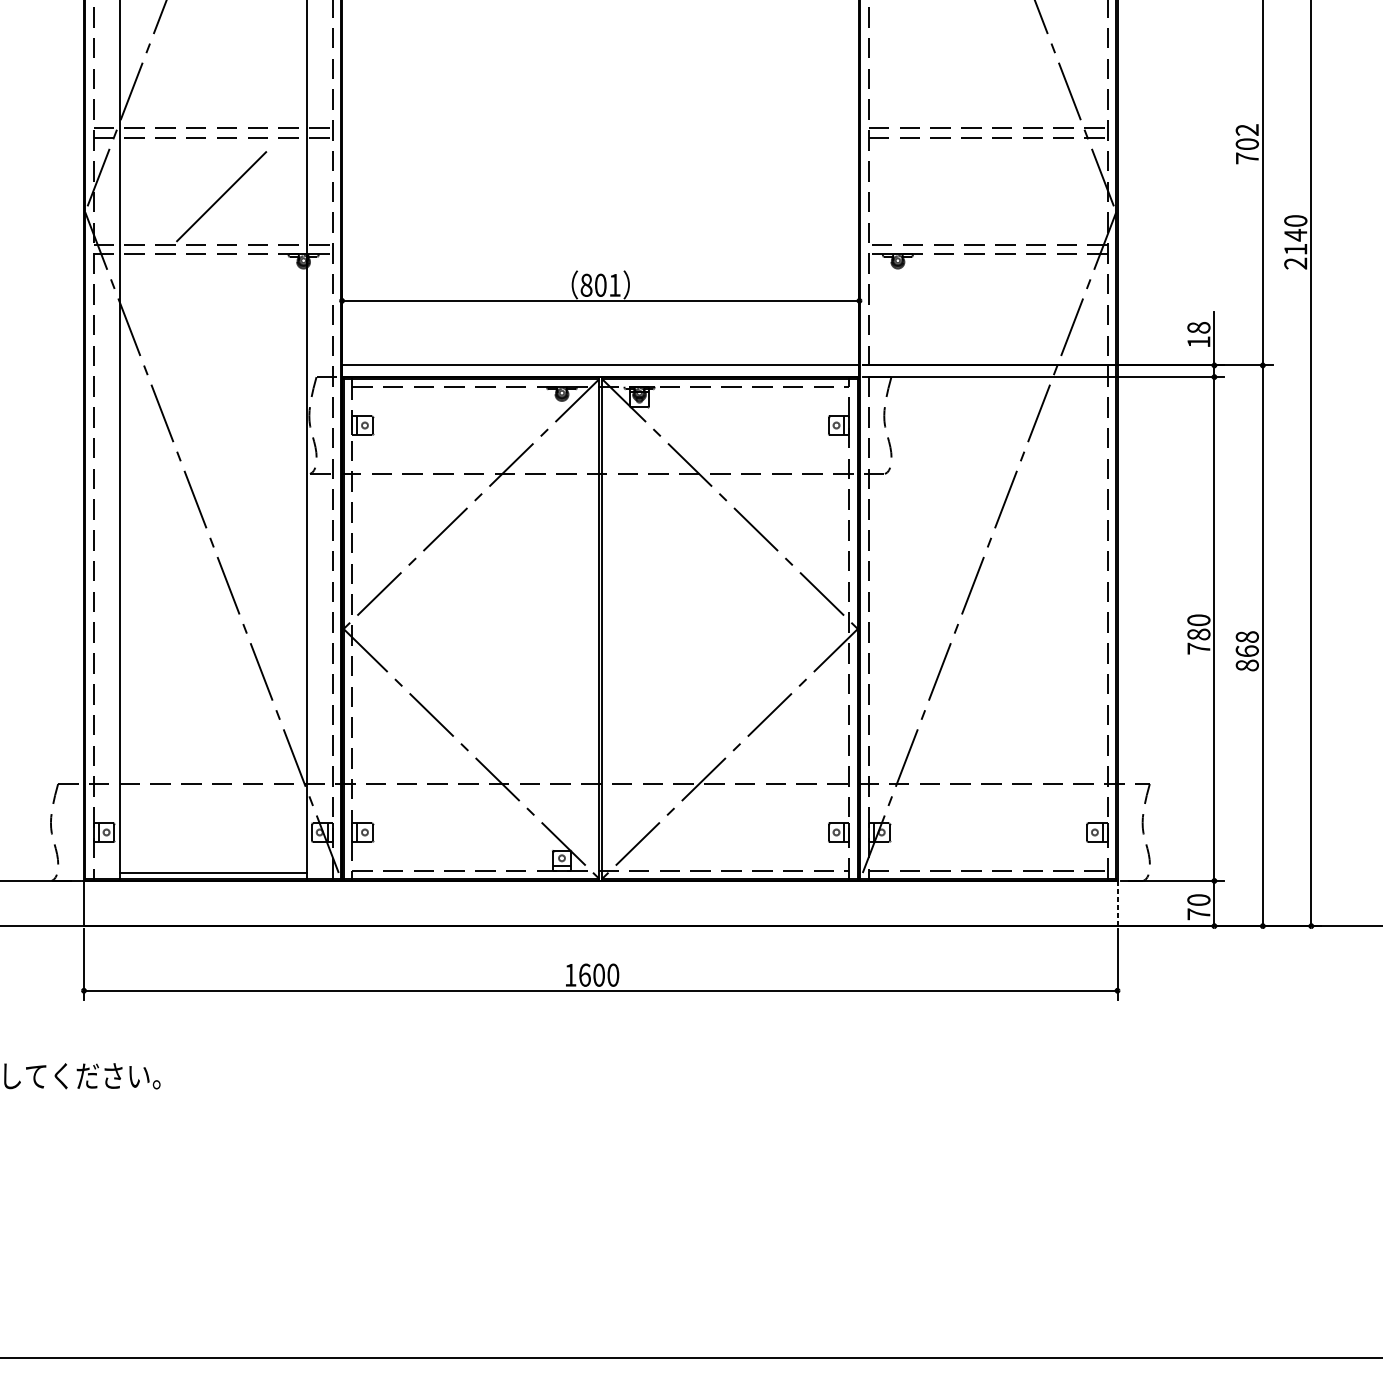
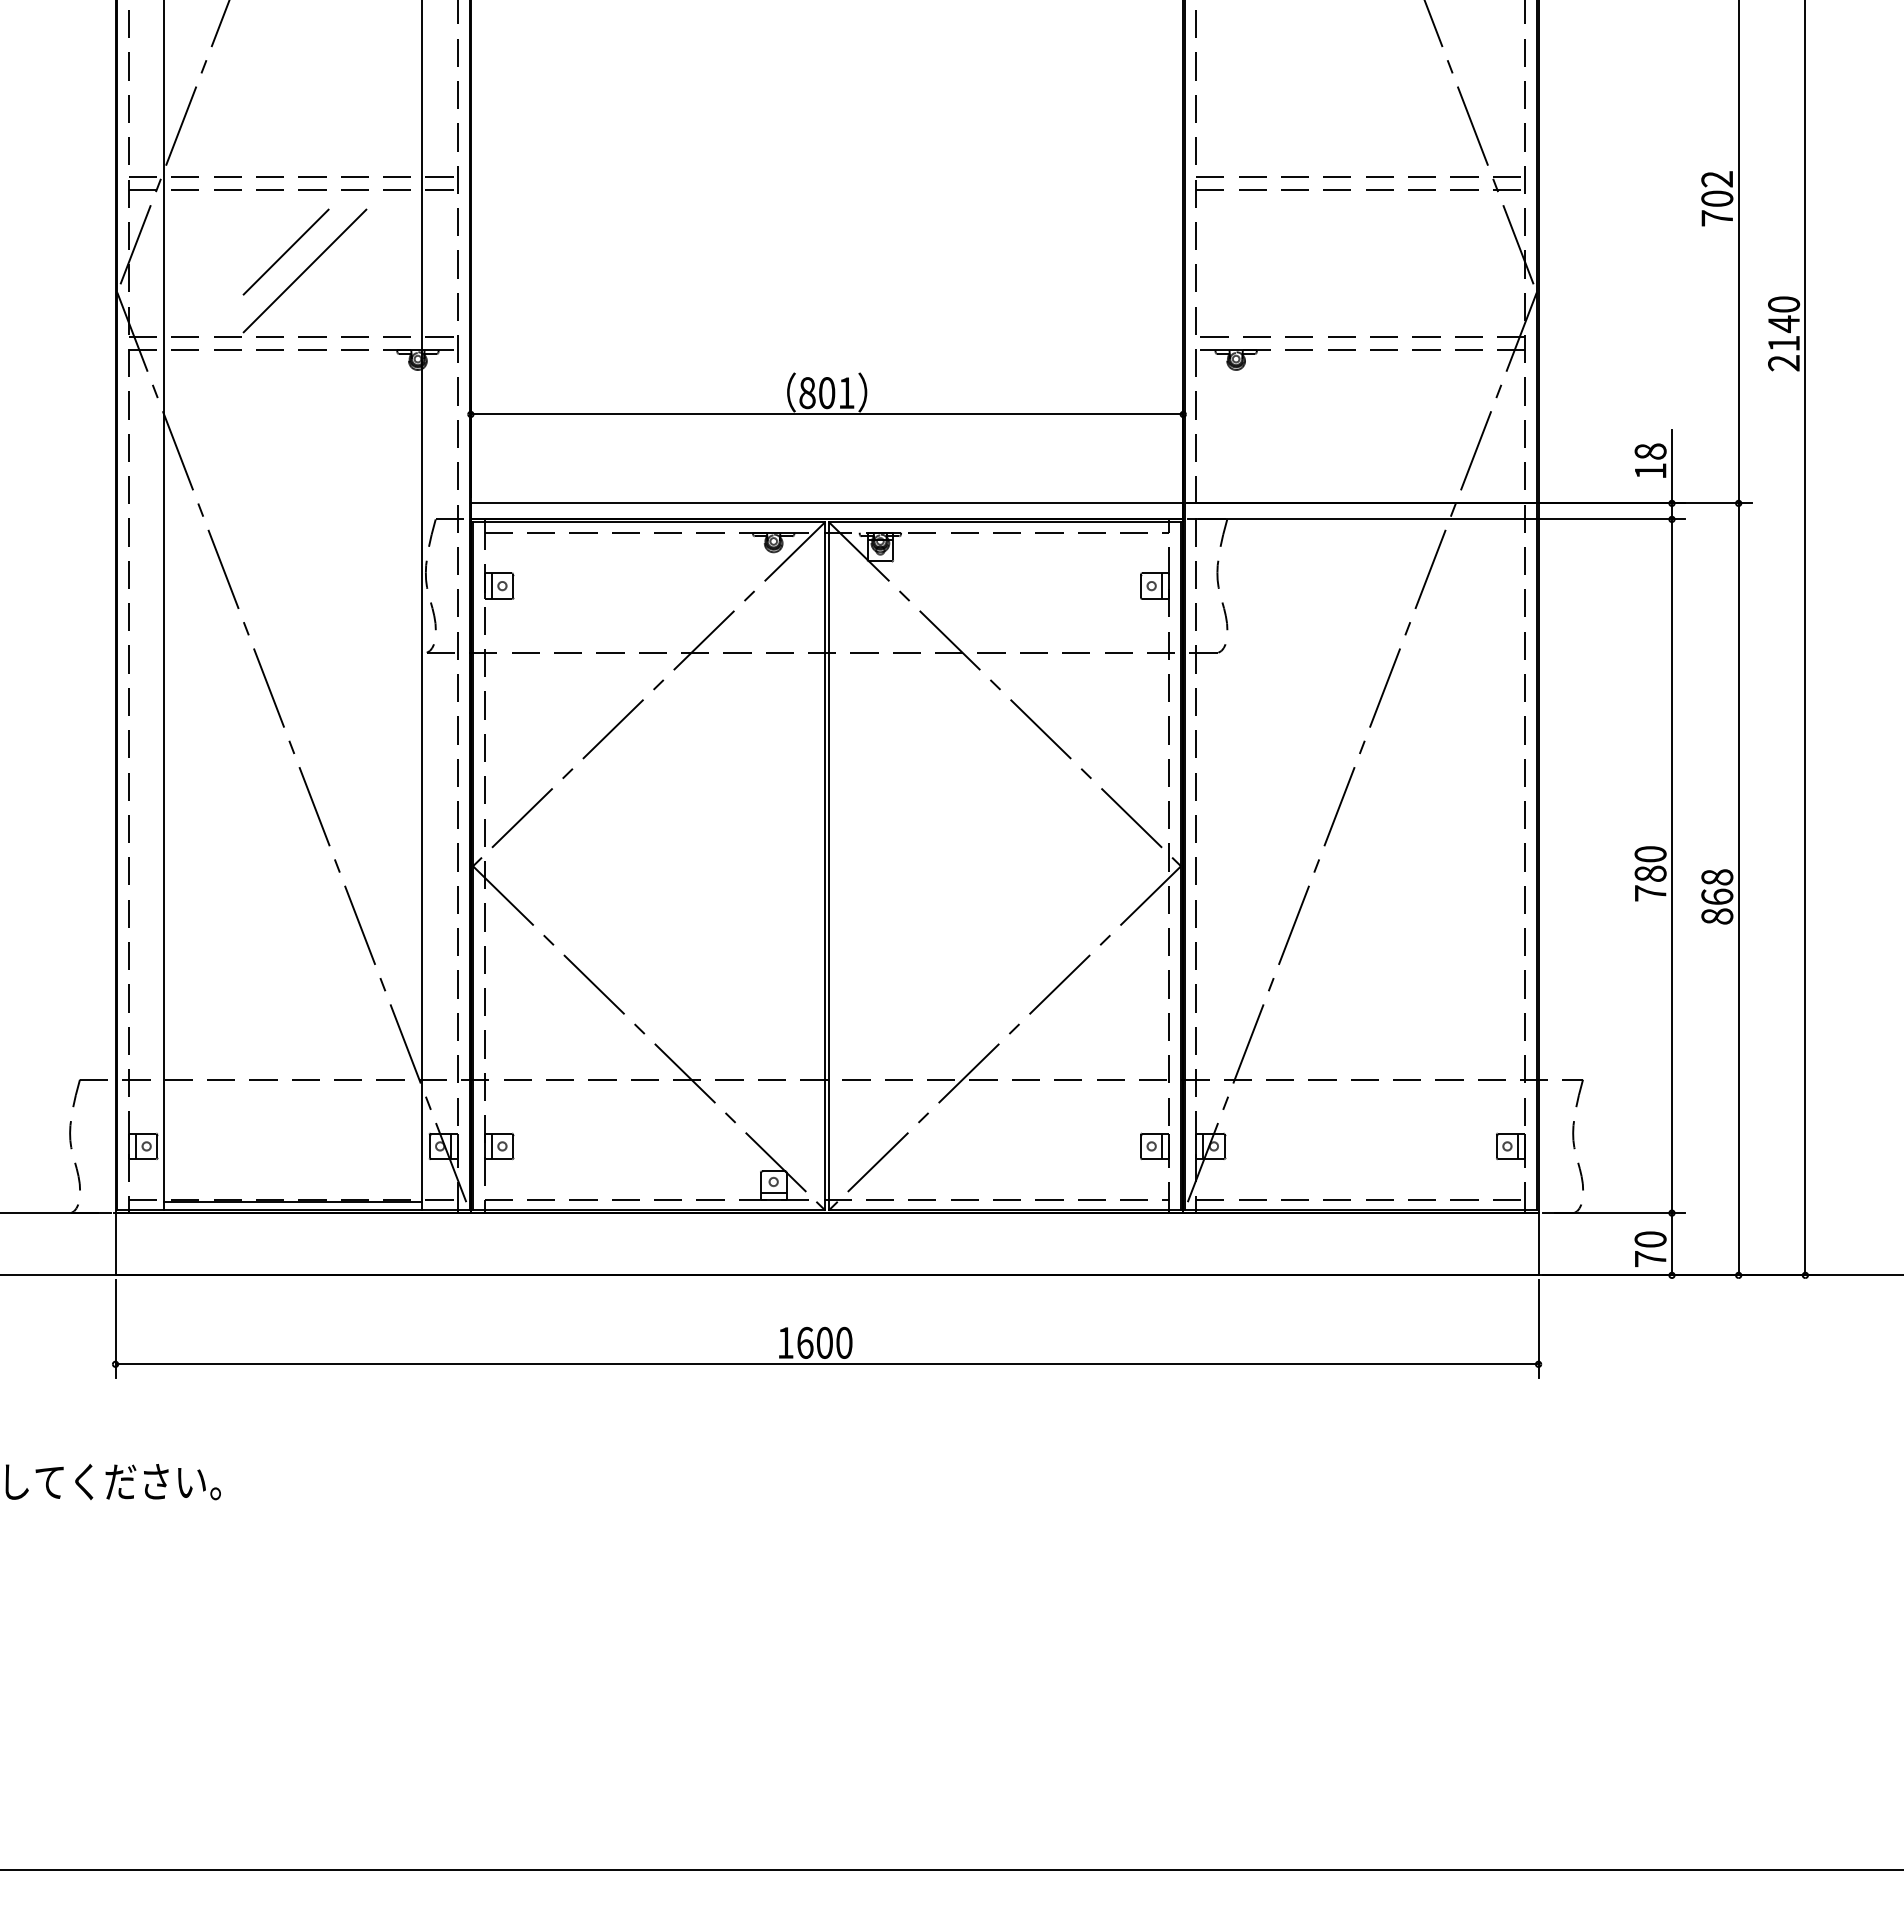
line: (207, 182) -> (285, 251), added
line: (212, 871) -> (292, 1199), added
line: (1117, 903) -> (1538, 1244), dashed -> solid

